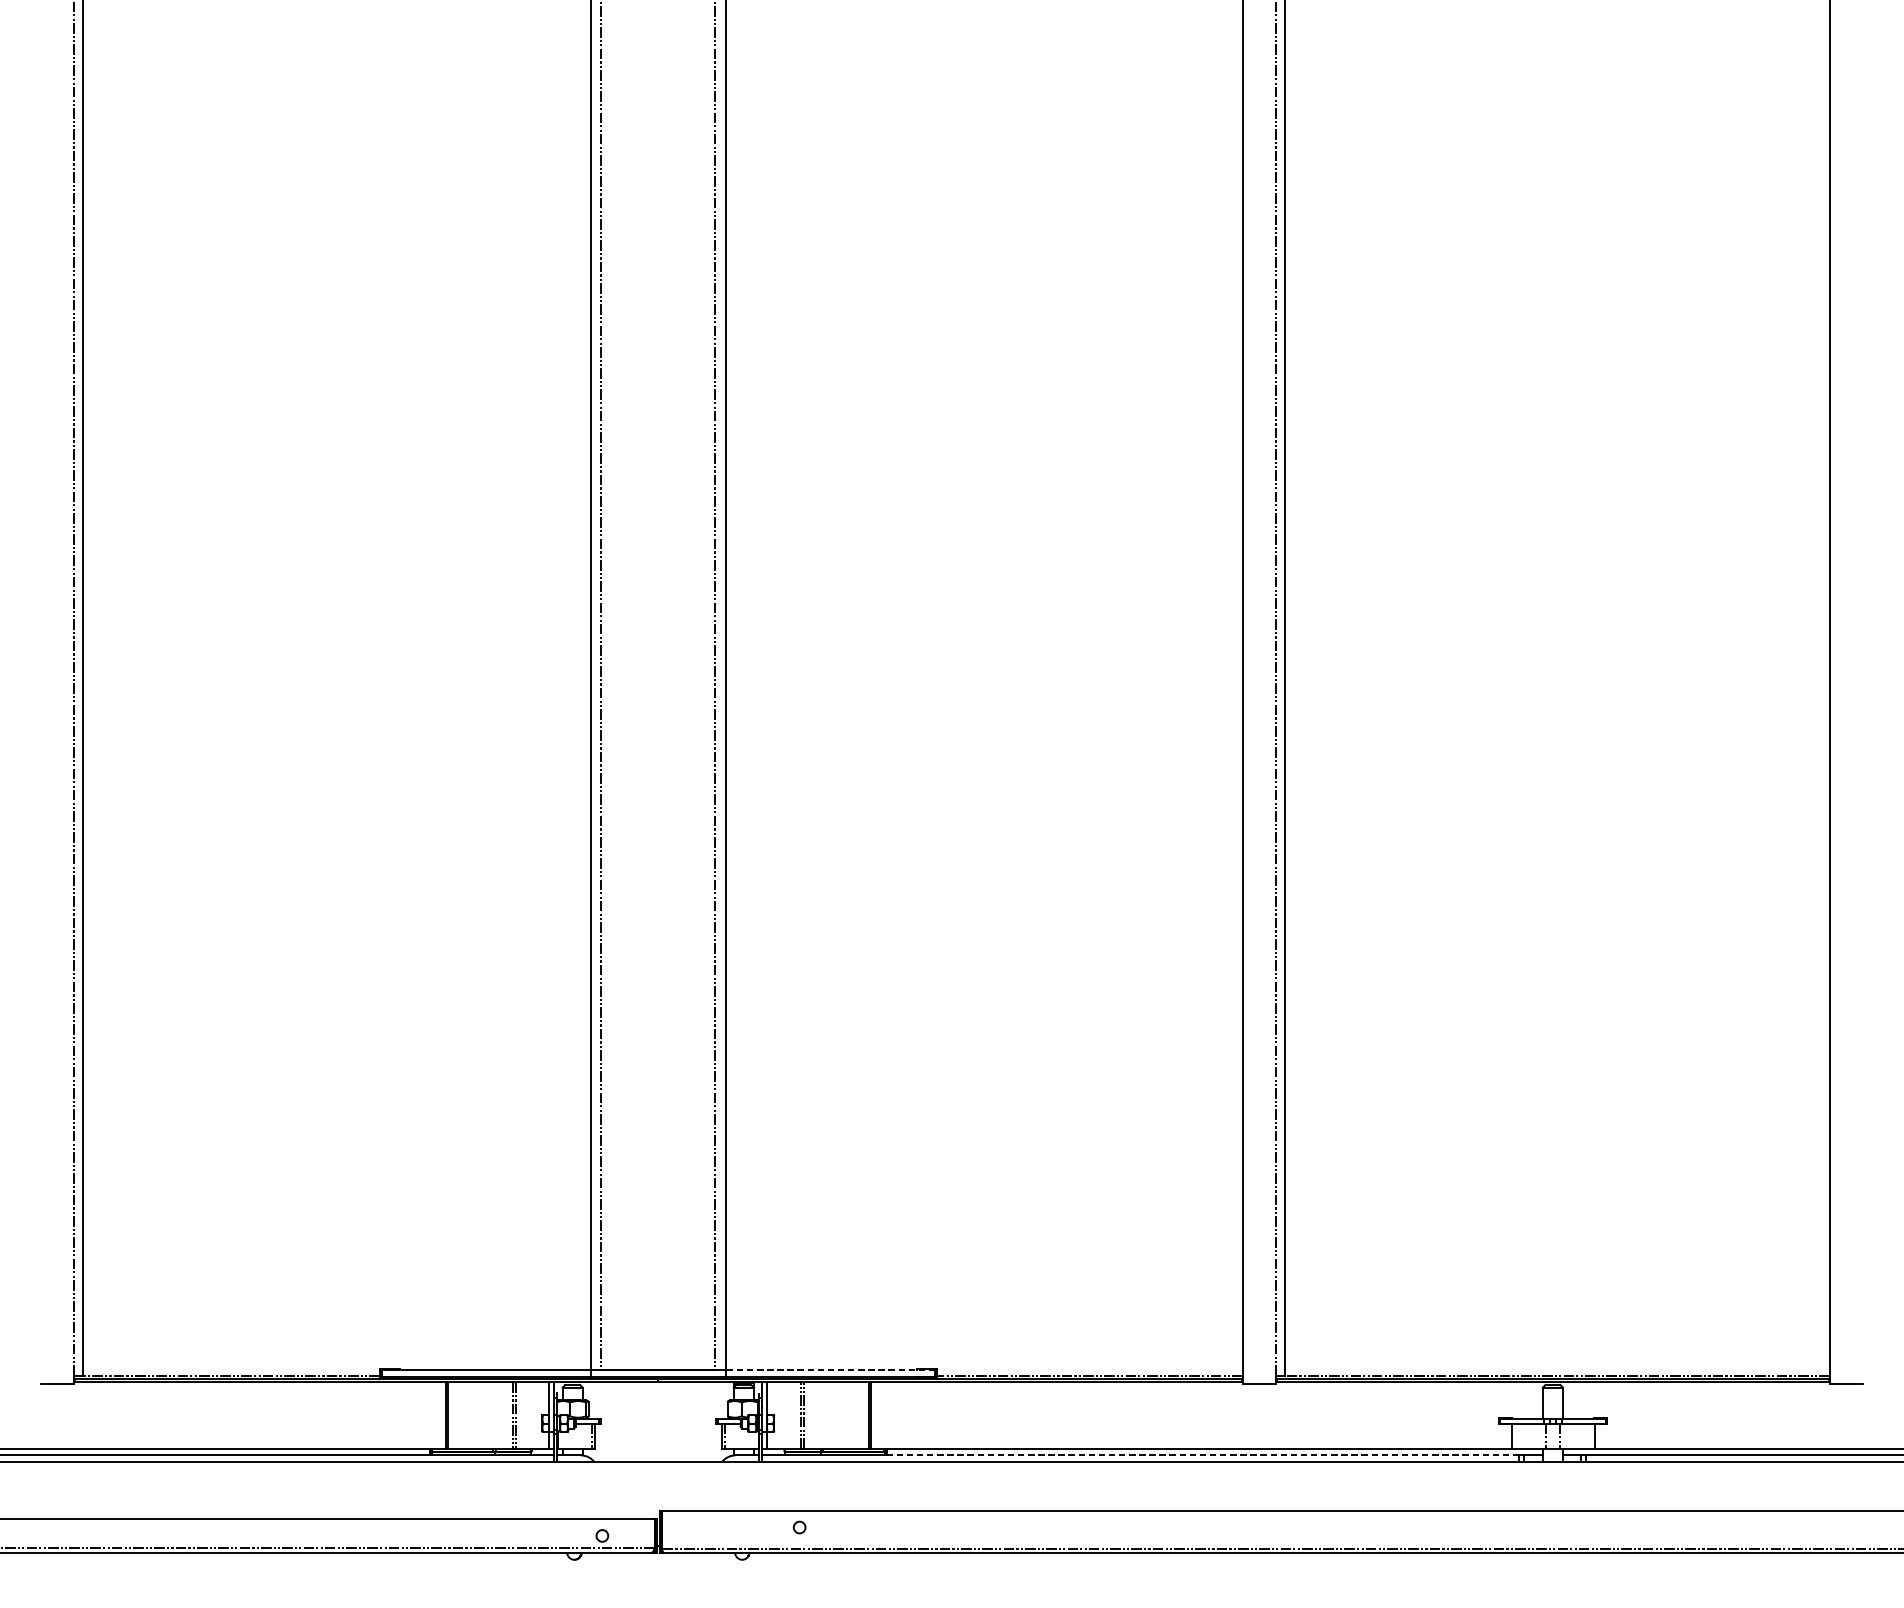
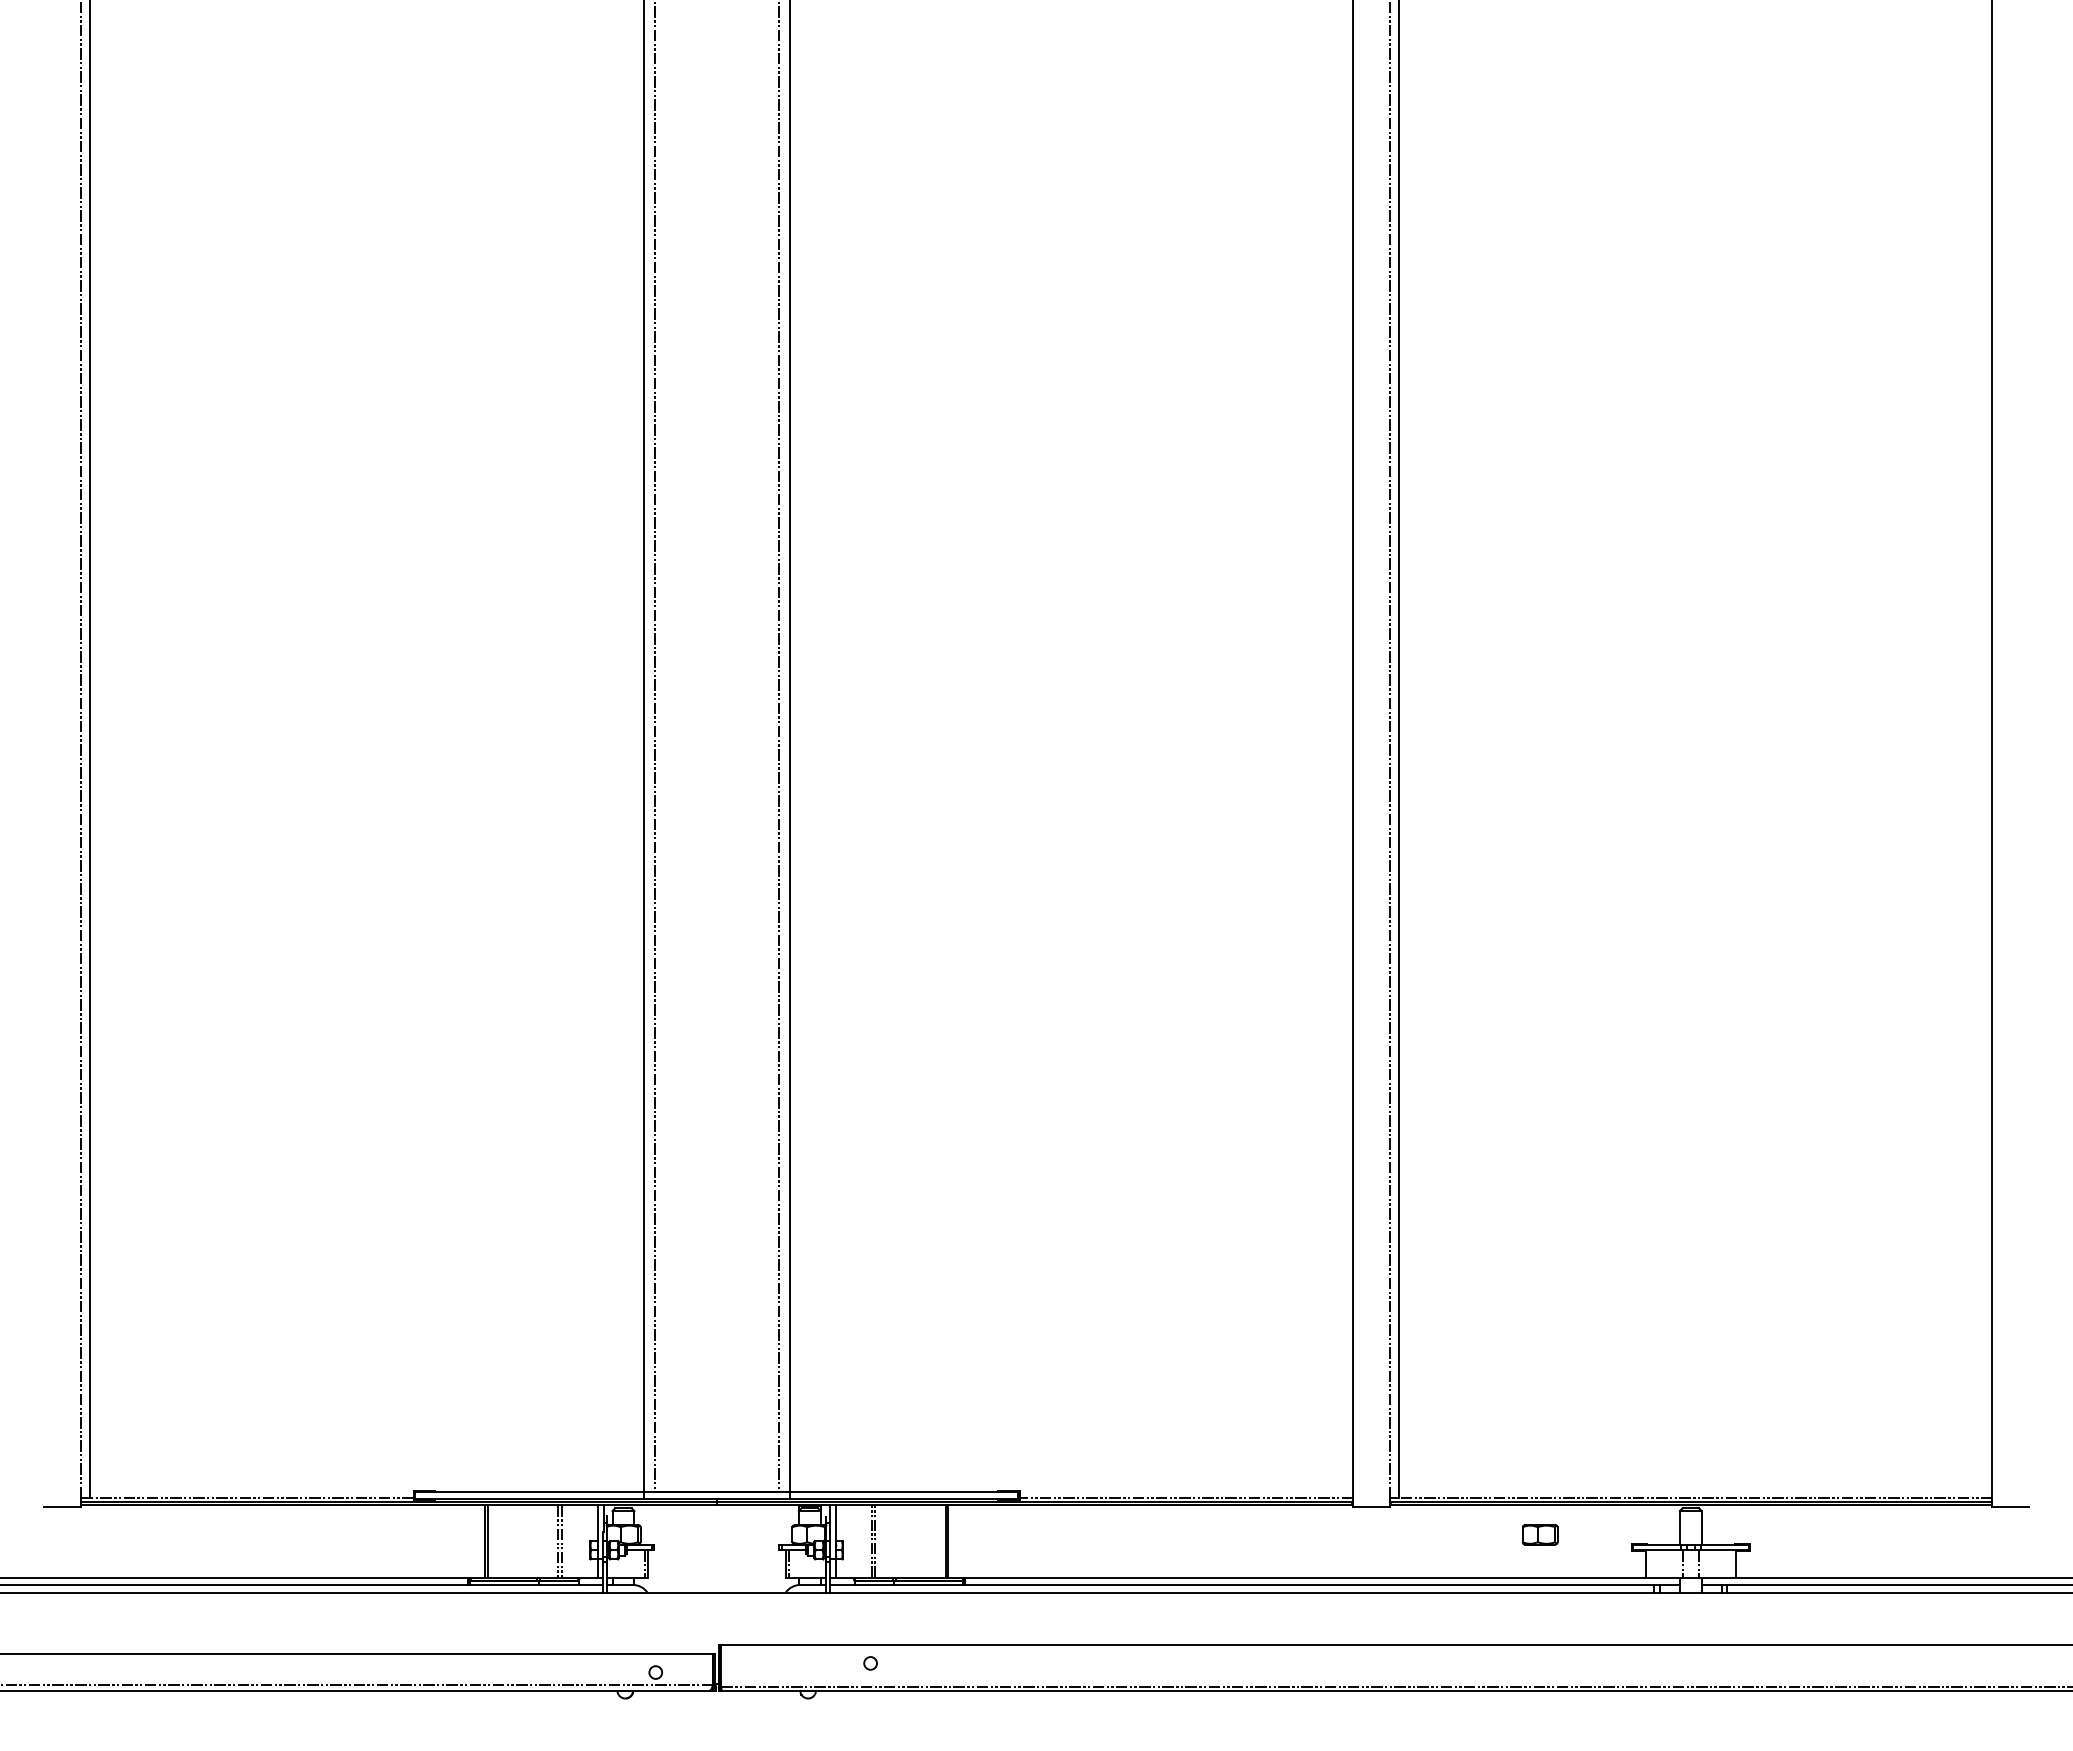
line: (829, 1369) -> (903, 1491), dashed -> solid
part: (1414, 1409) -> (1540, 1534), added
line: (1202, 1455) -> (1309, 1584), dashed -> solid

